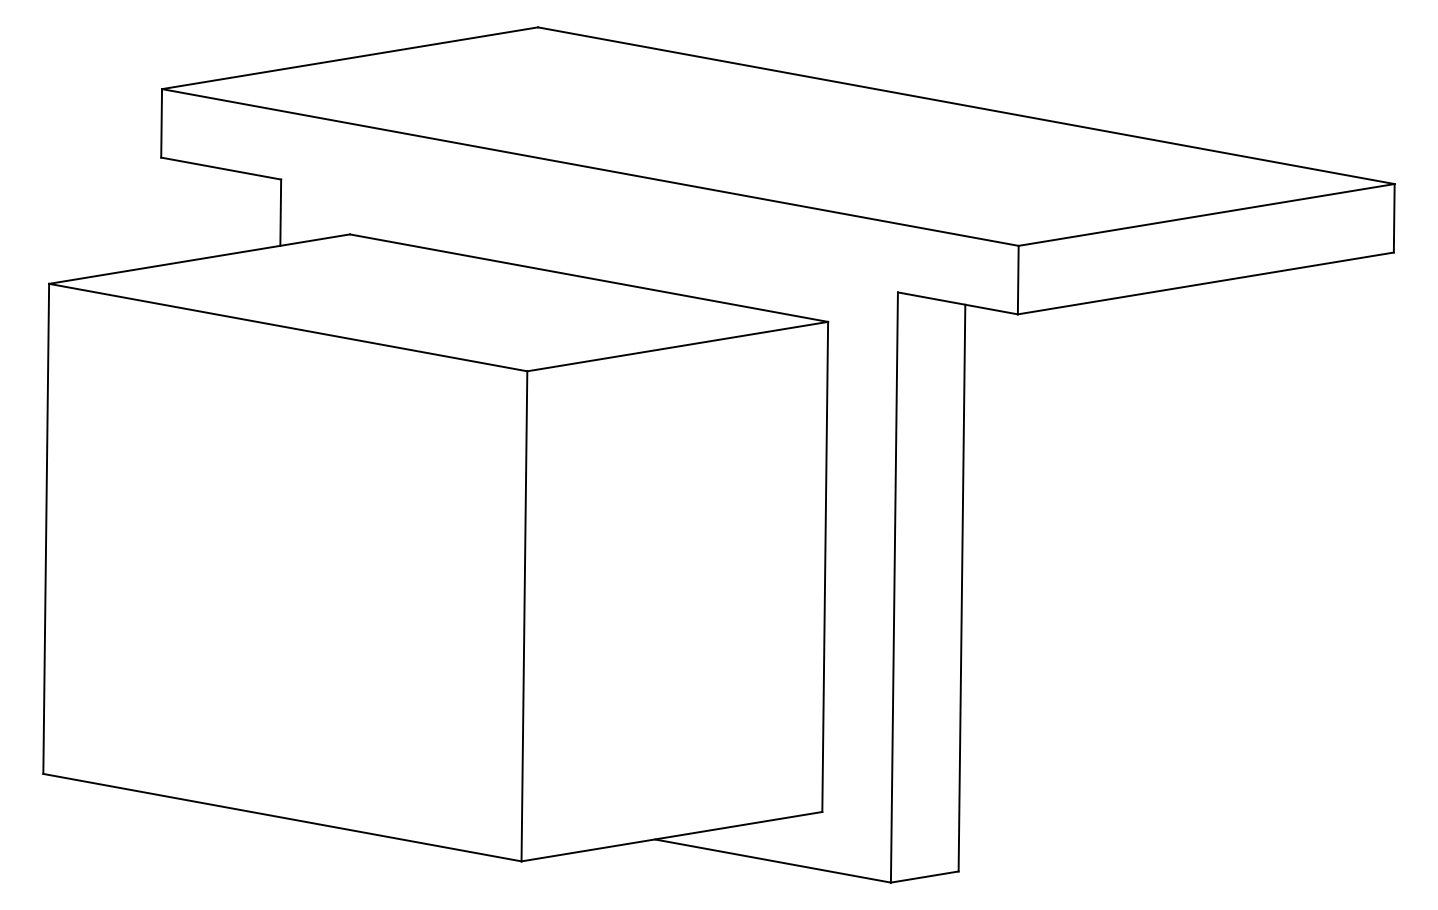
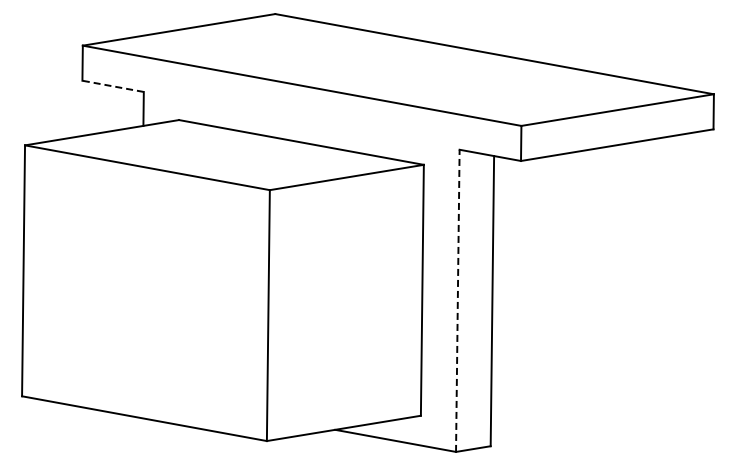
line: (219, 168) -> (112, 86), solid -> dashed
line: (893, 586) -> (457, 300), solid -> dashed

